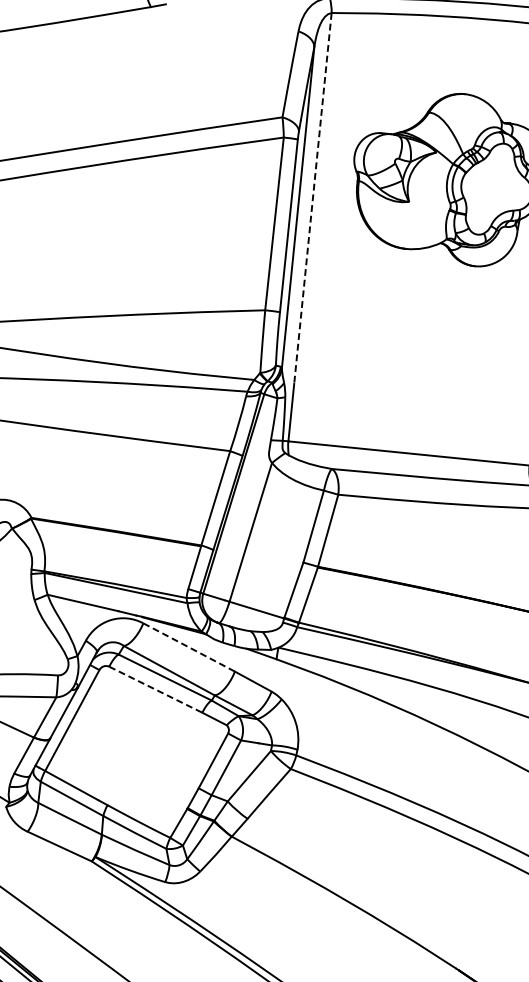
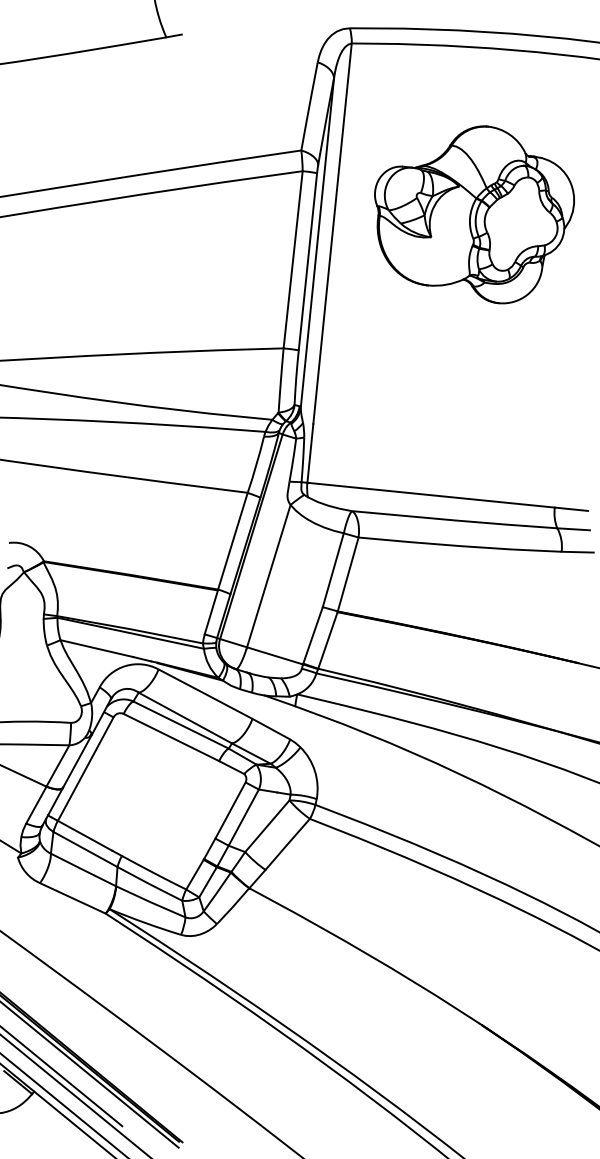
line: (312, 199) -> (332, 234), dashed -> solid
line: (189, 647) -> (205, 694), dashed -> solid
line: (155, 689) -> (171, 737), dashed -> solid

